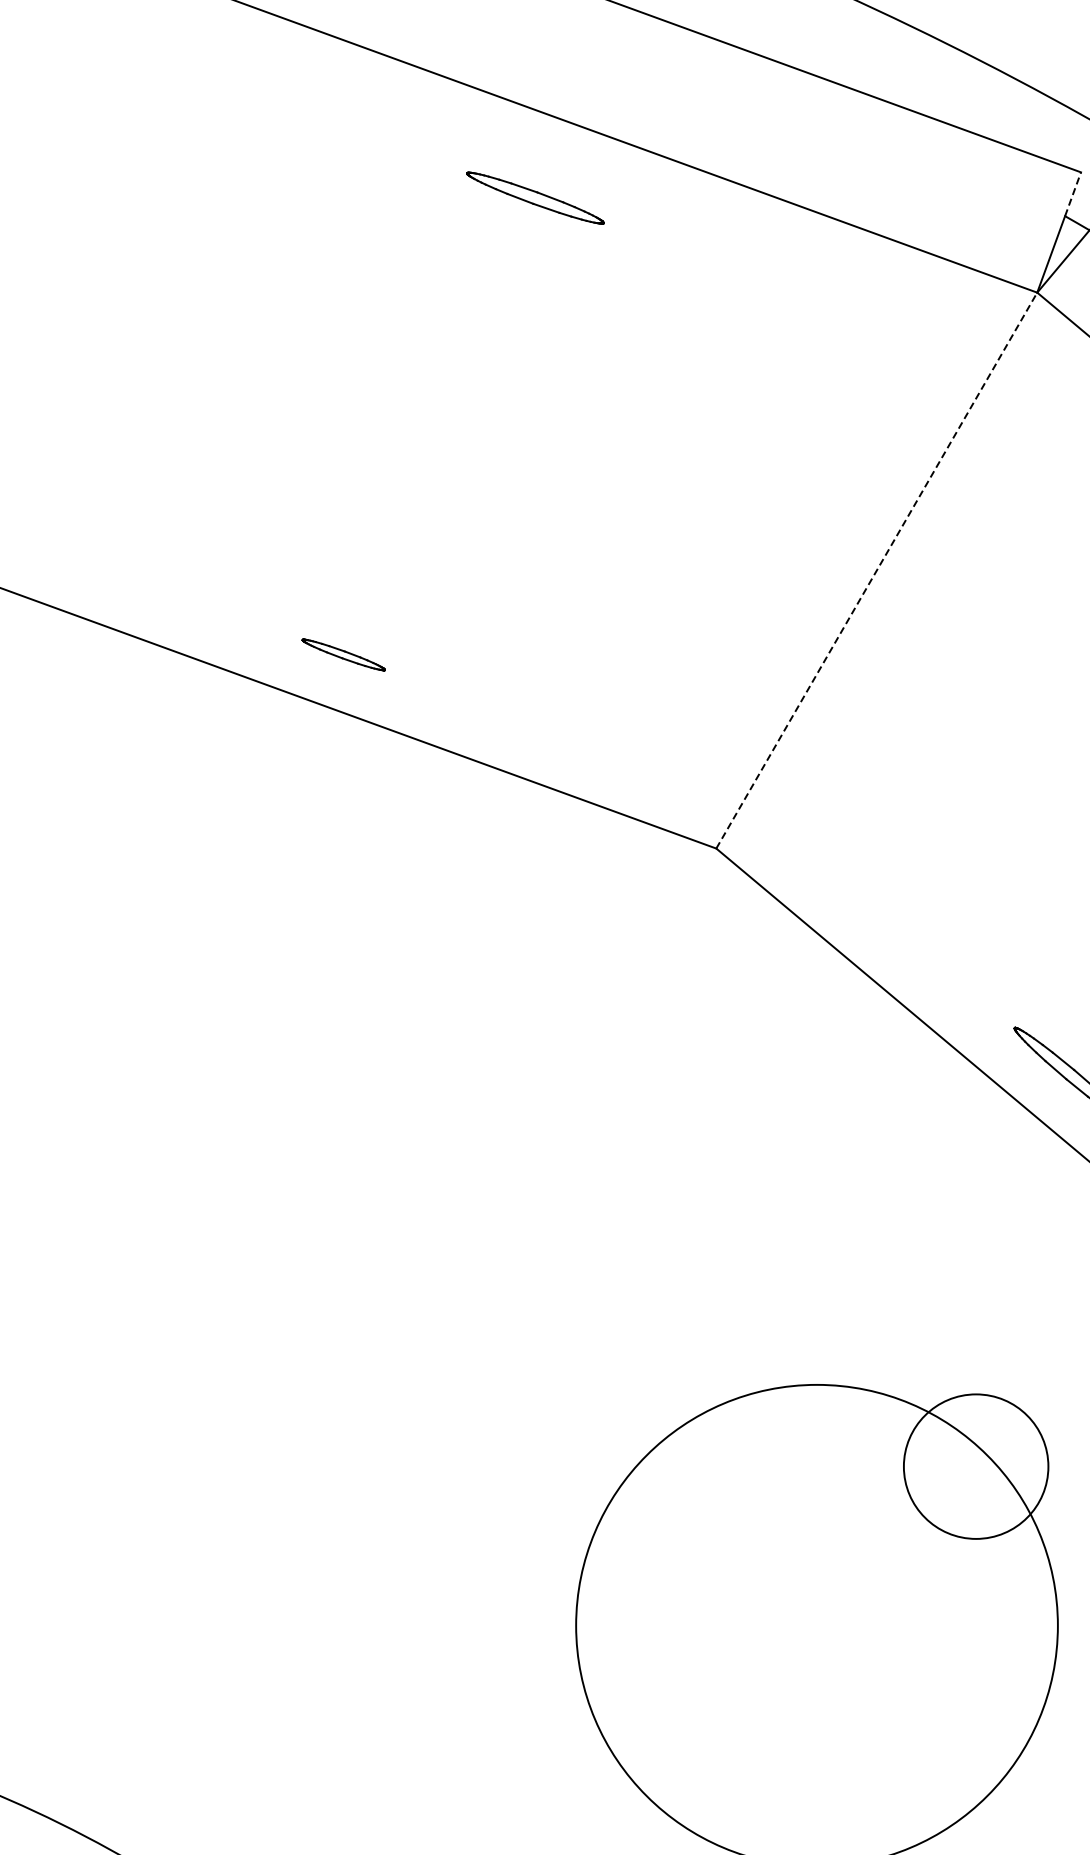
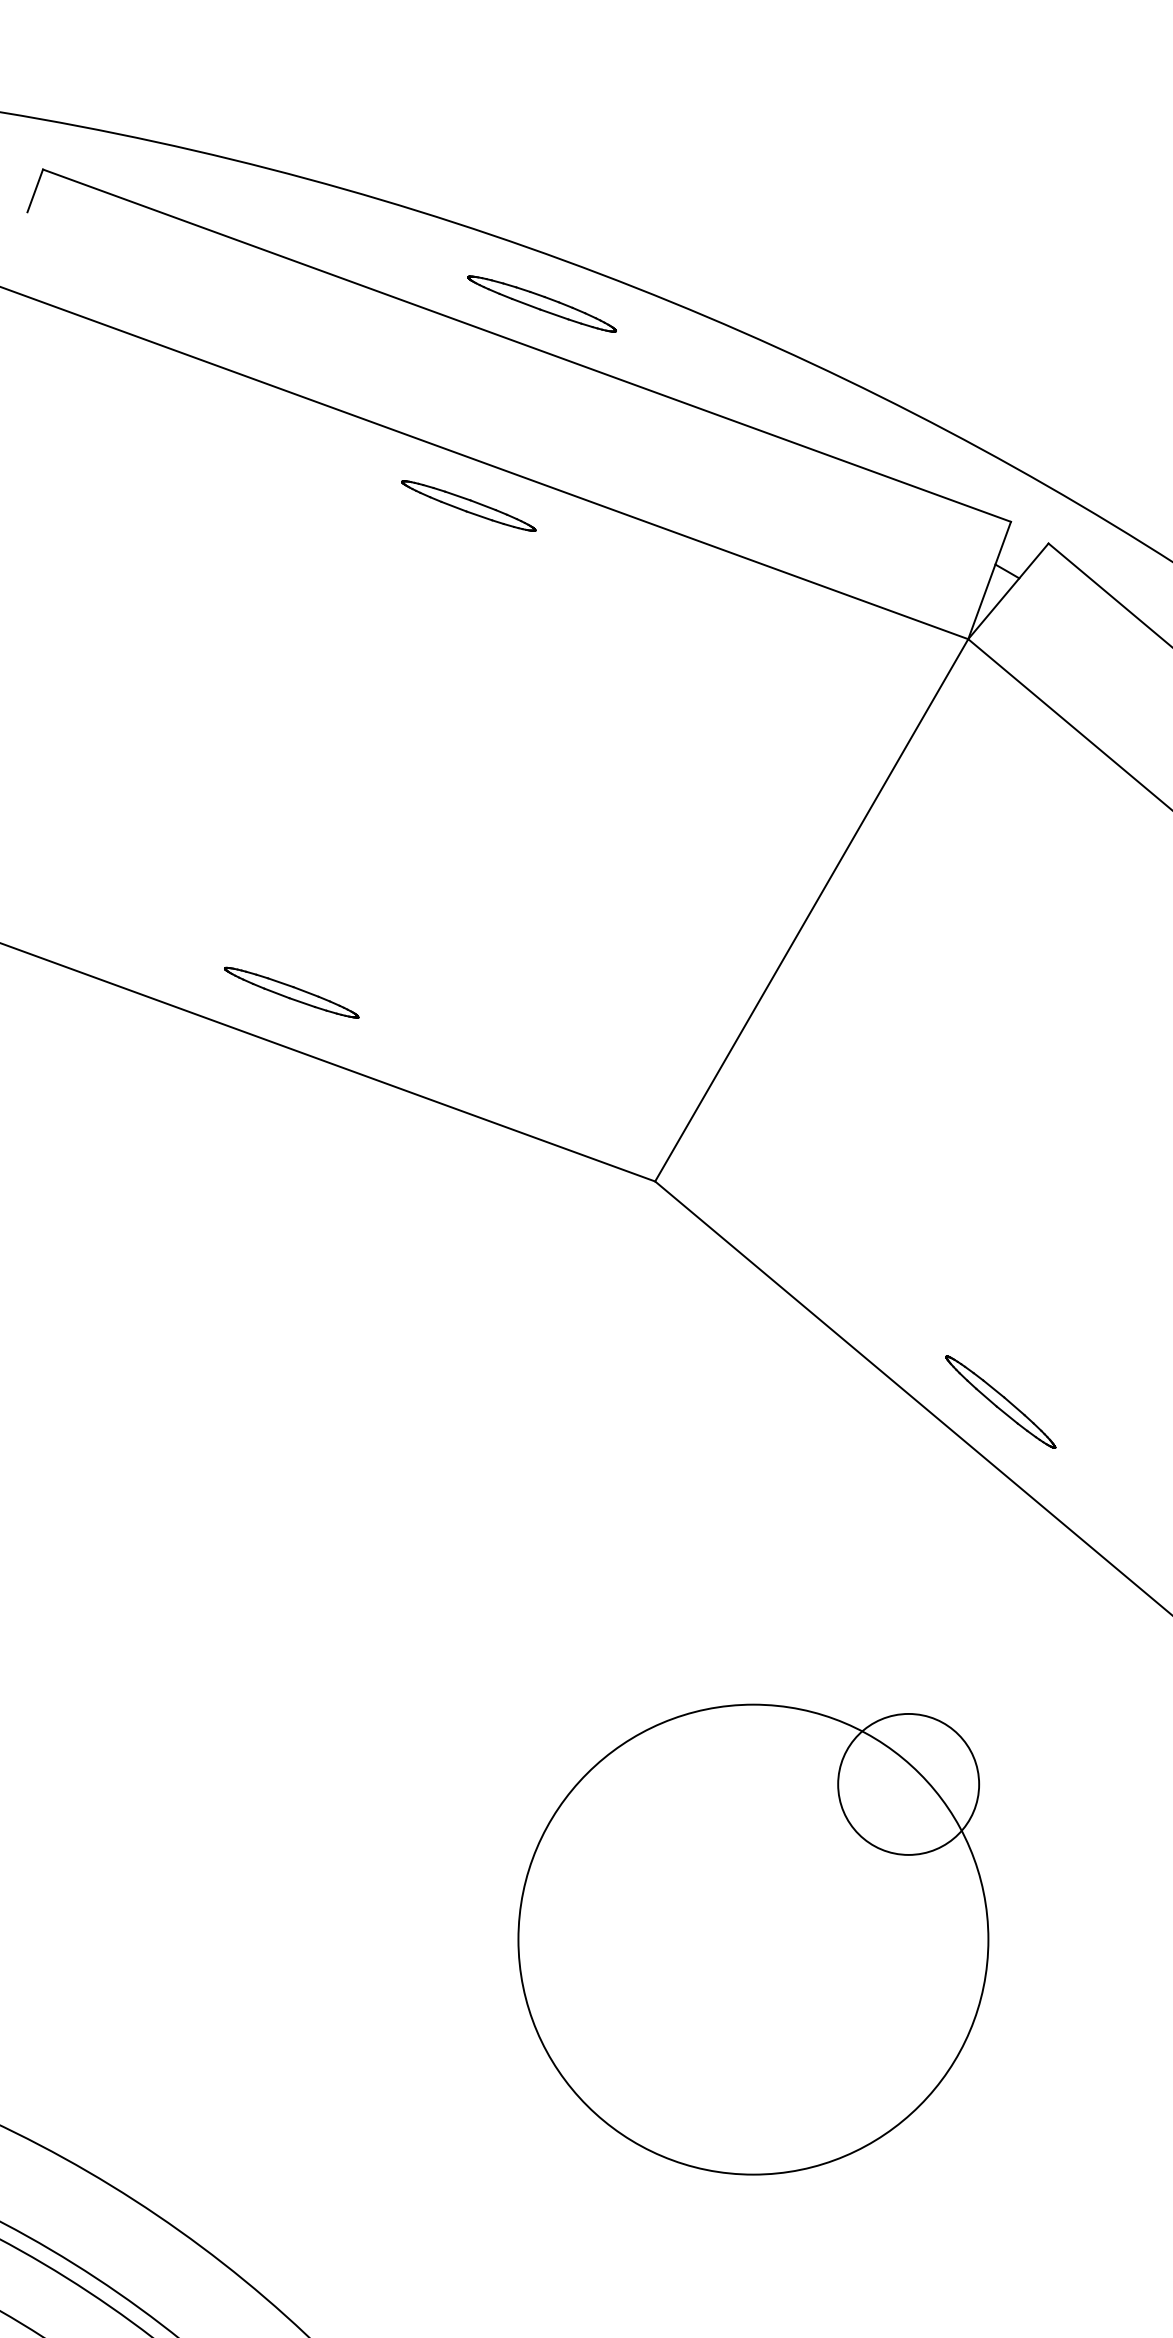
line: (1073, 194) -> (1003, 543), dashed -> solid
part: (535, 197) -> (468, 505), moved
line: (876, 569) -> (811, 909), dashed -> solid
part: (343, 654) -> (291, 992), size x1.67

